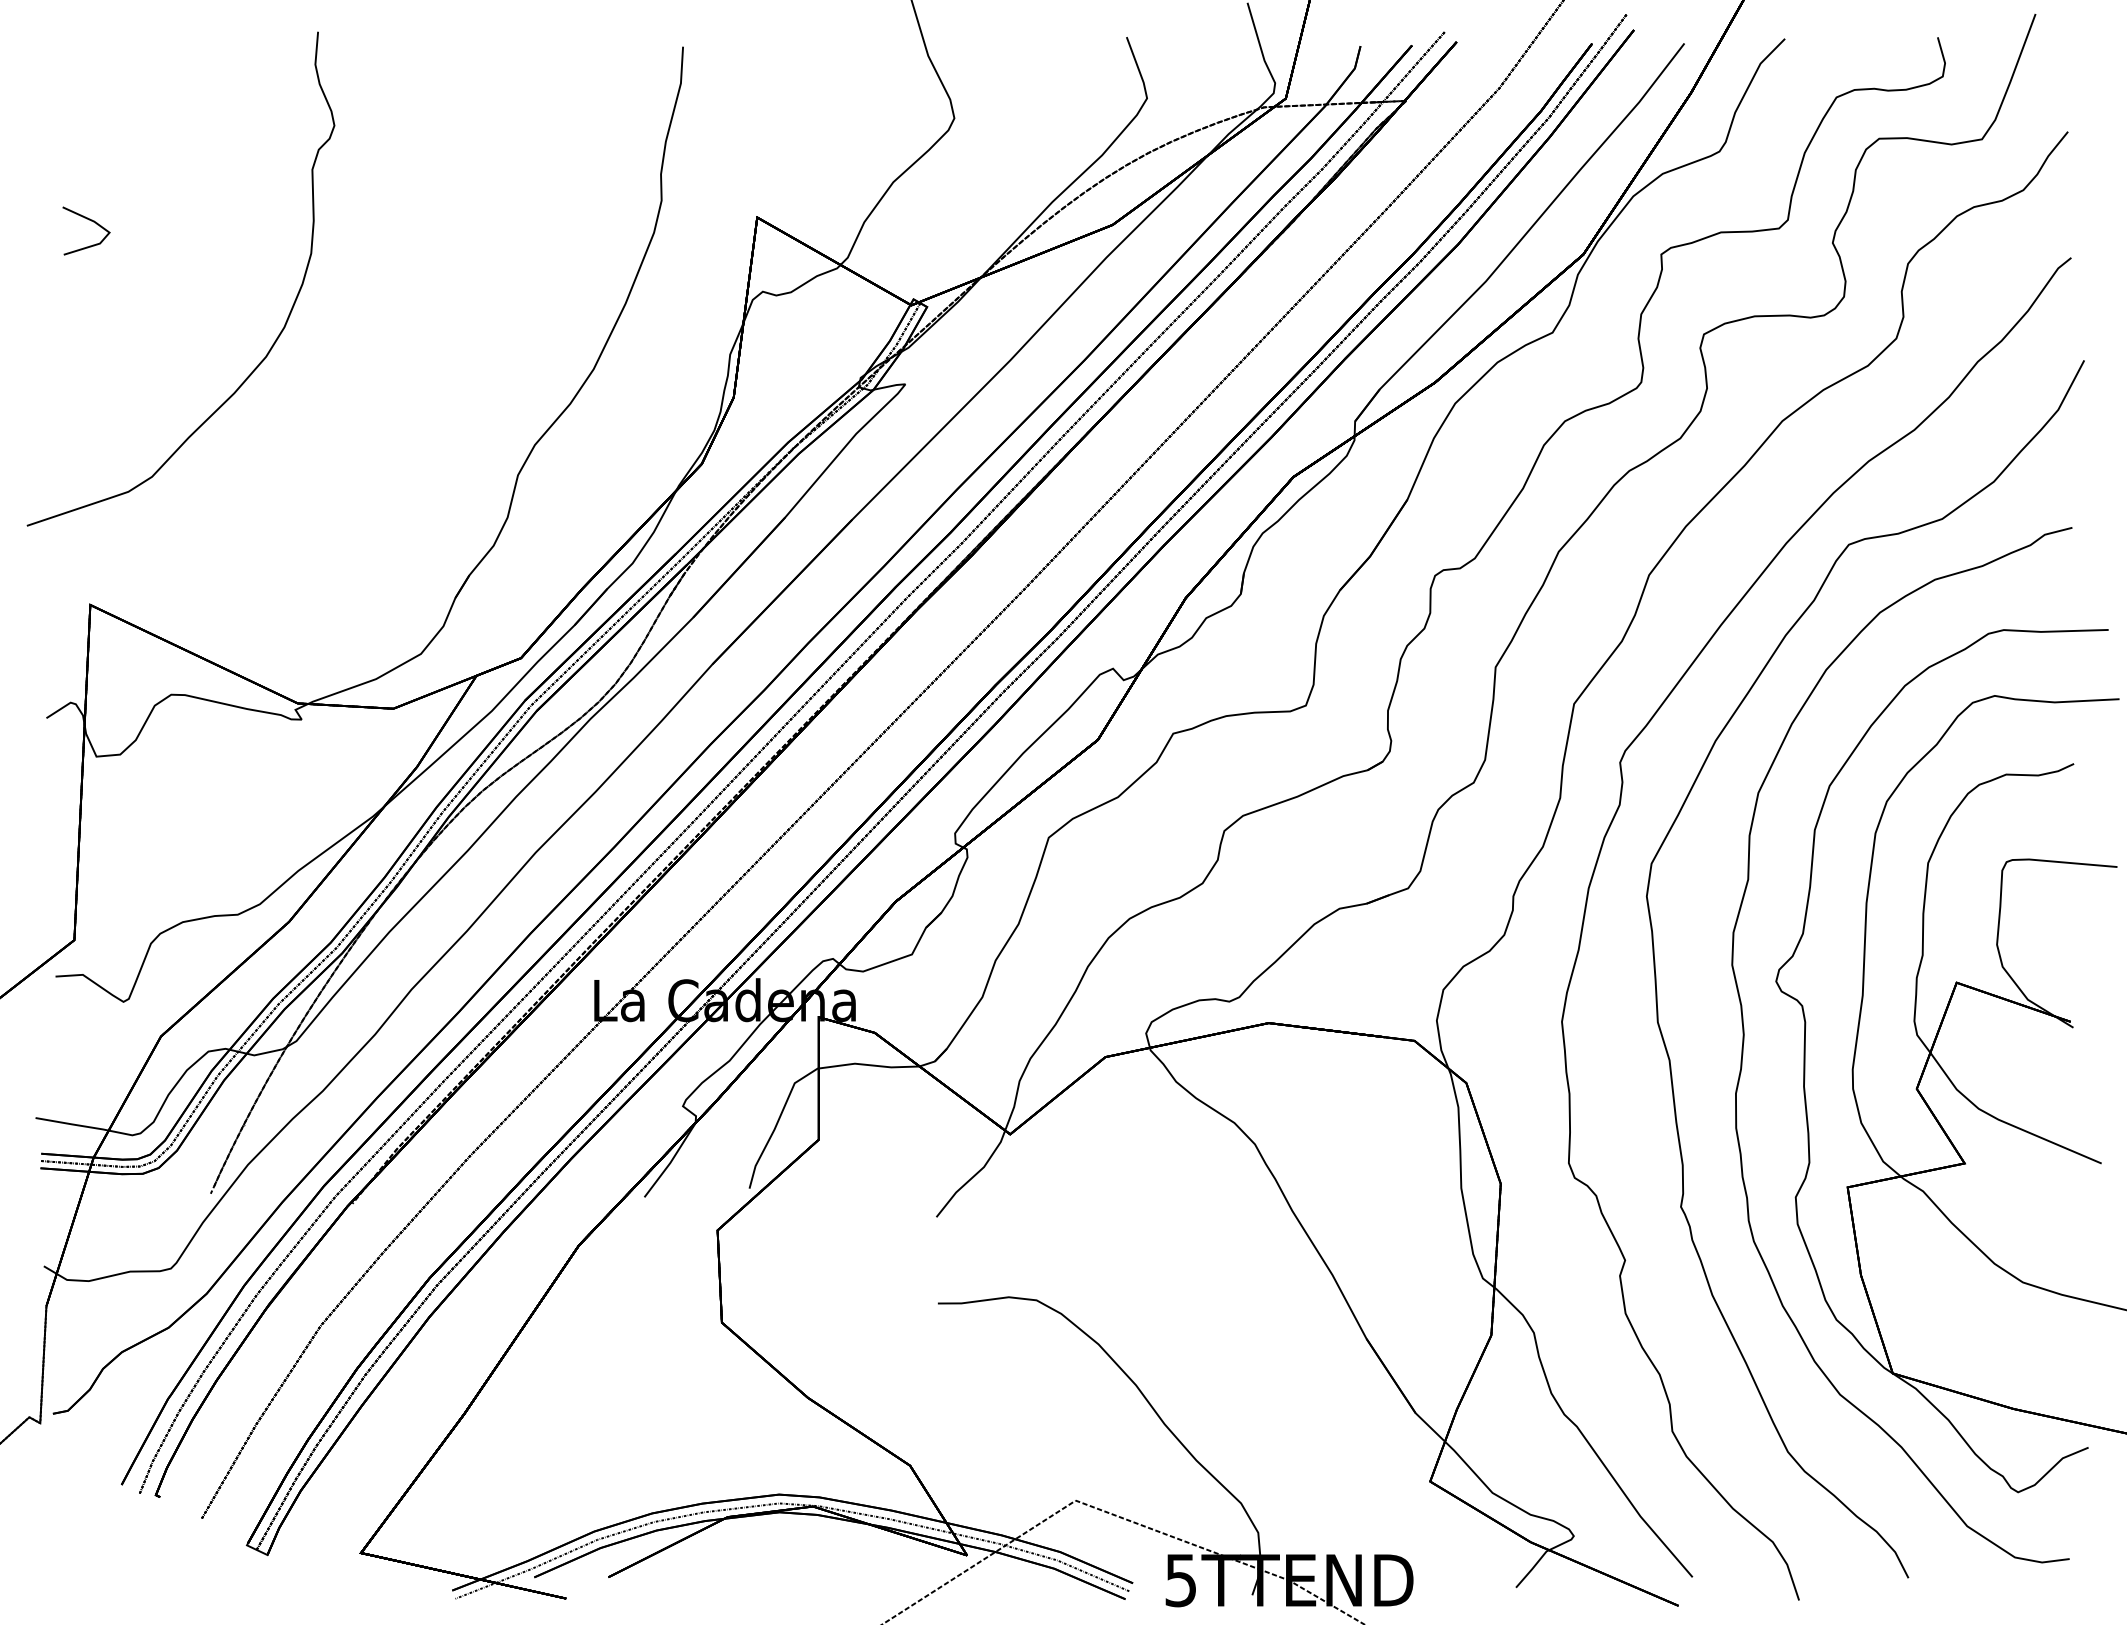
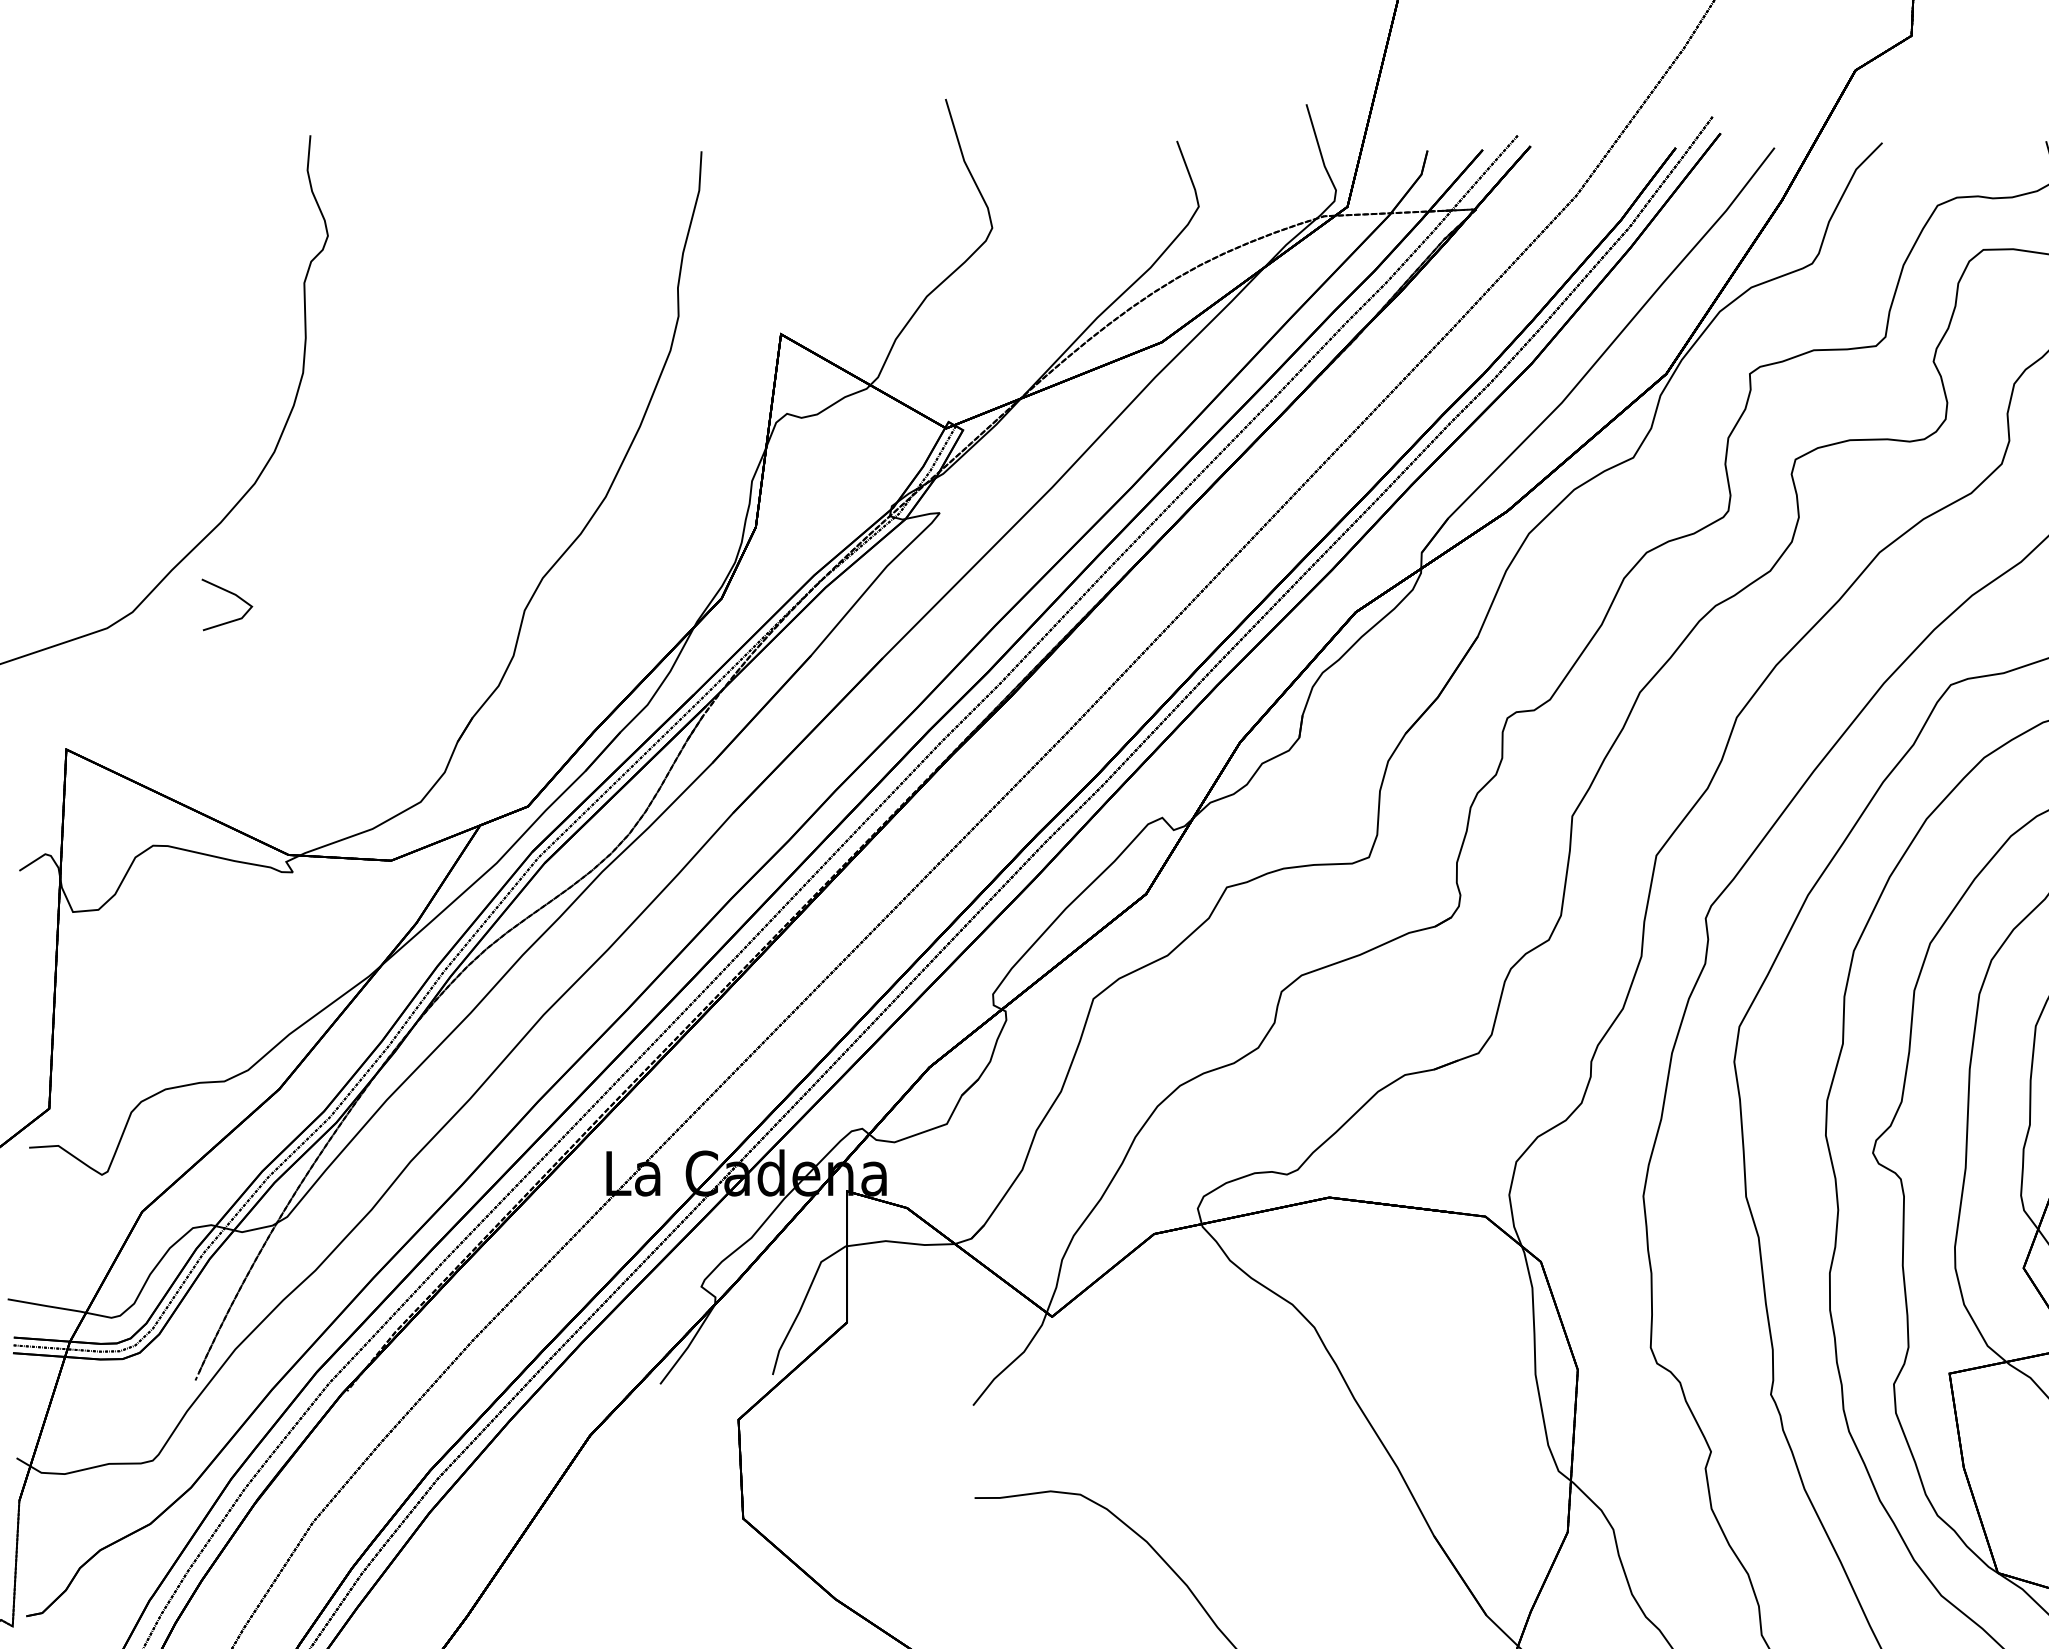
part: (91, 221) -> (232, 594), moved

